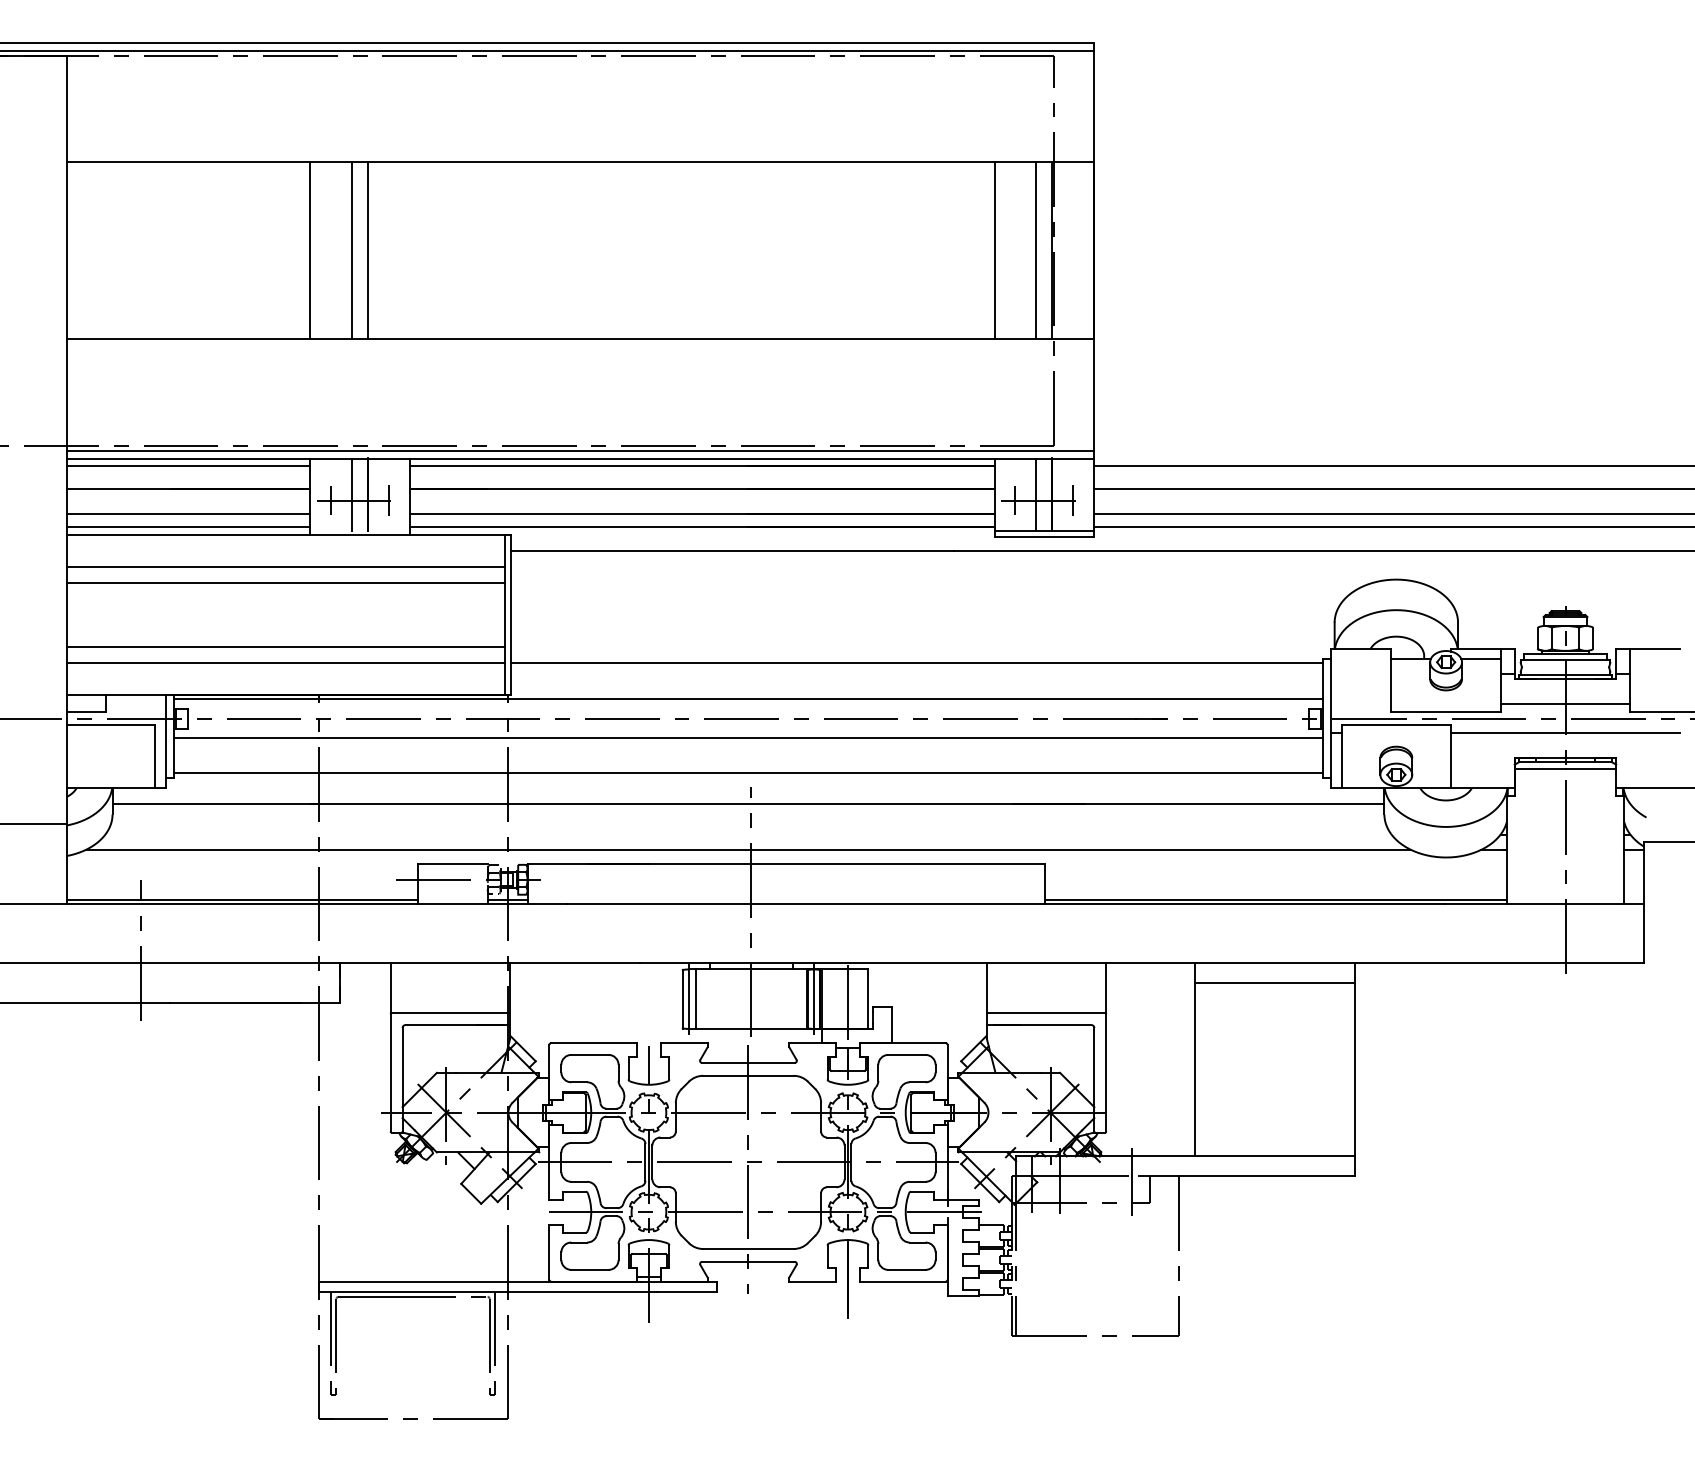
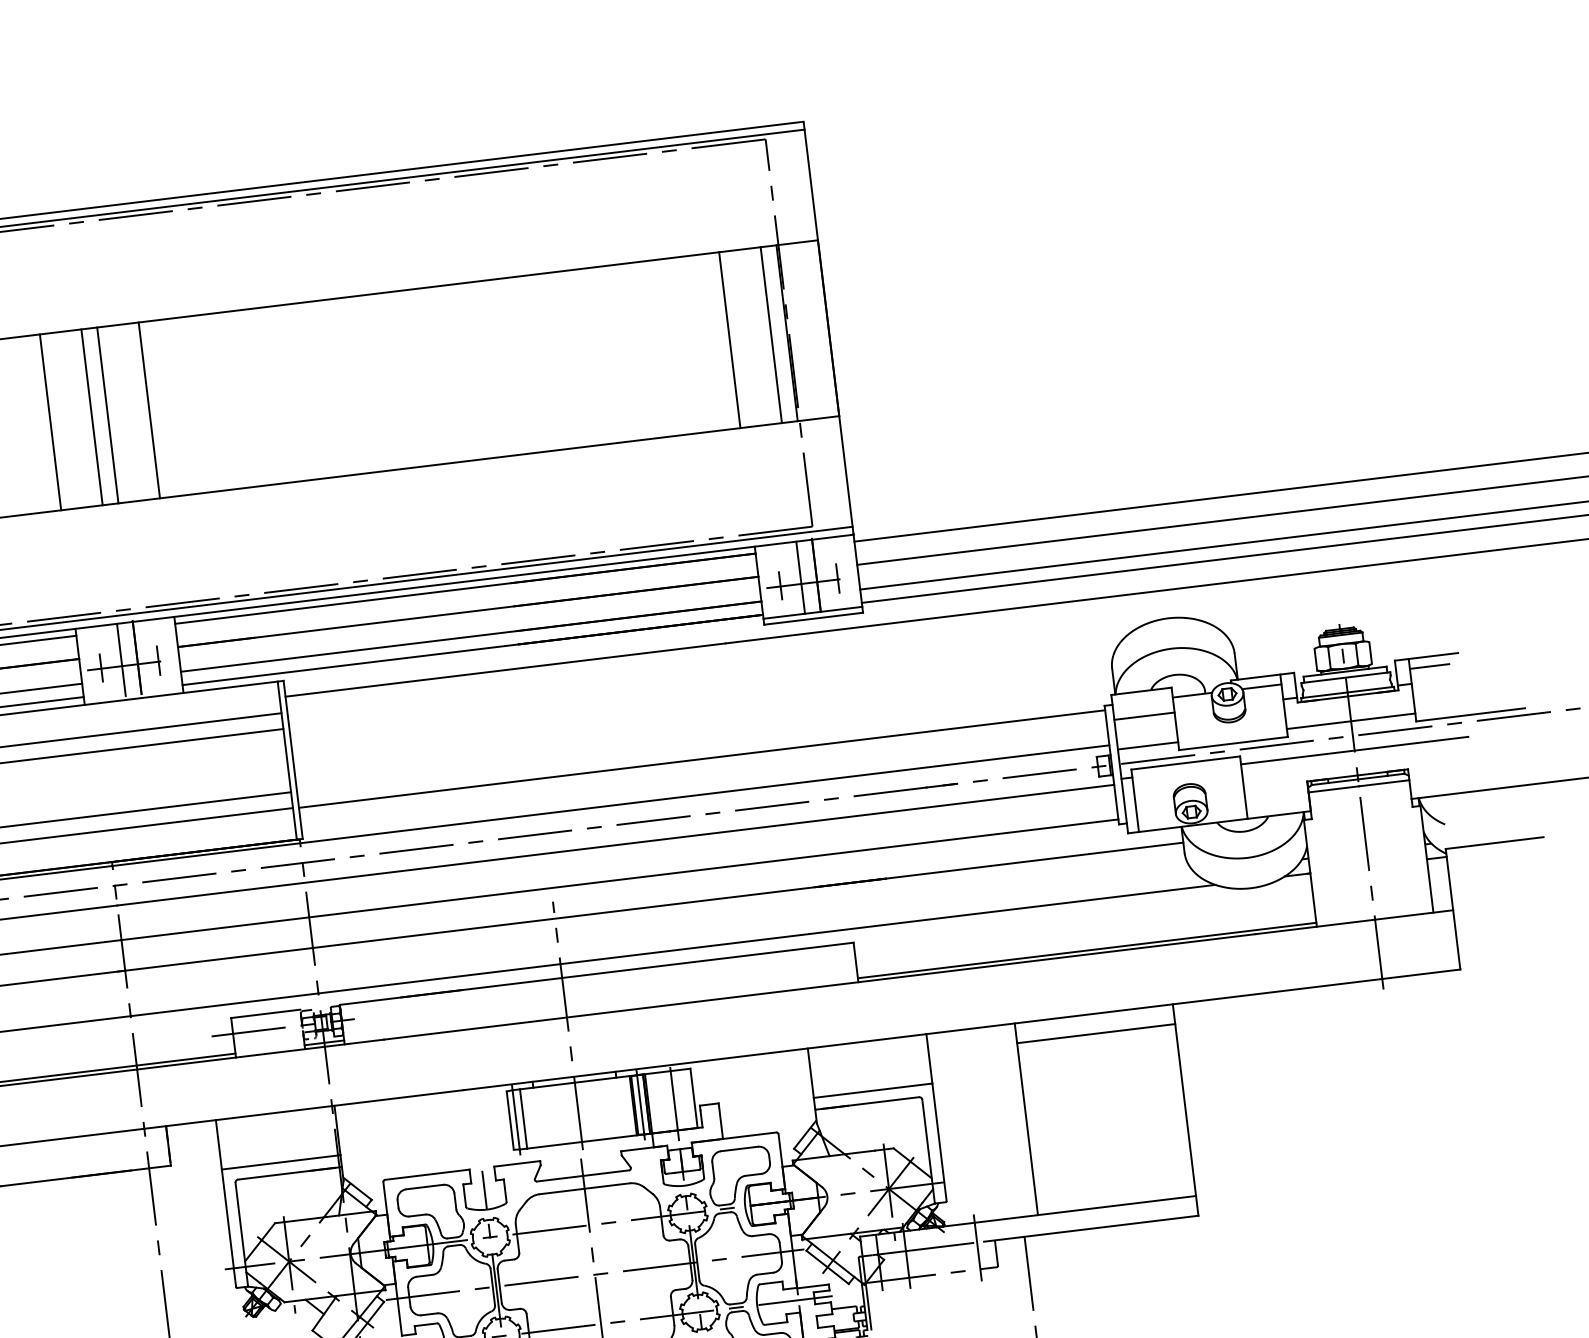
line: (409, 250) -> (149, 410), added
line: (1649, 658) -> (1429, 666), added
line: (1360, 673) -> (1143, 715), added
line: (1360, 703) -> (1147, 745), added

